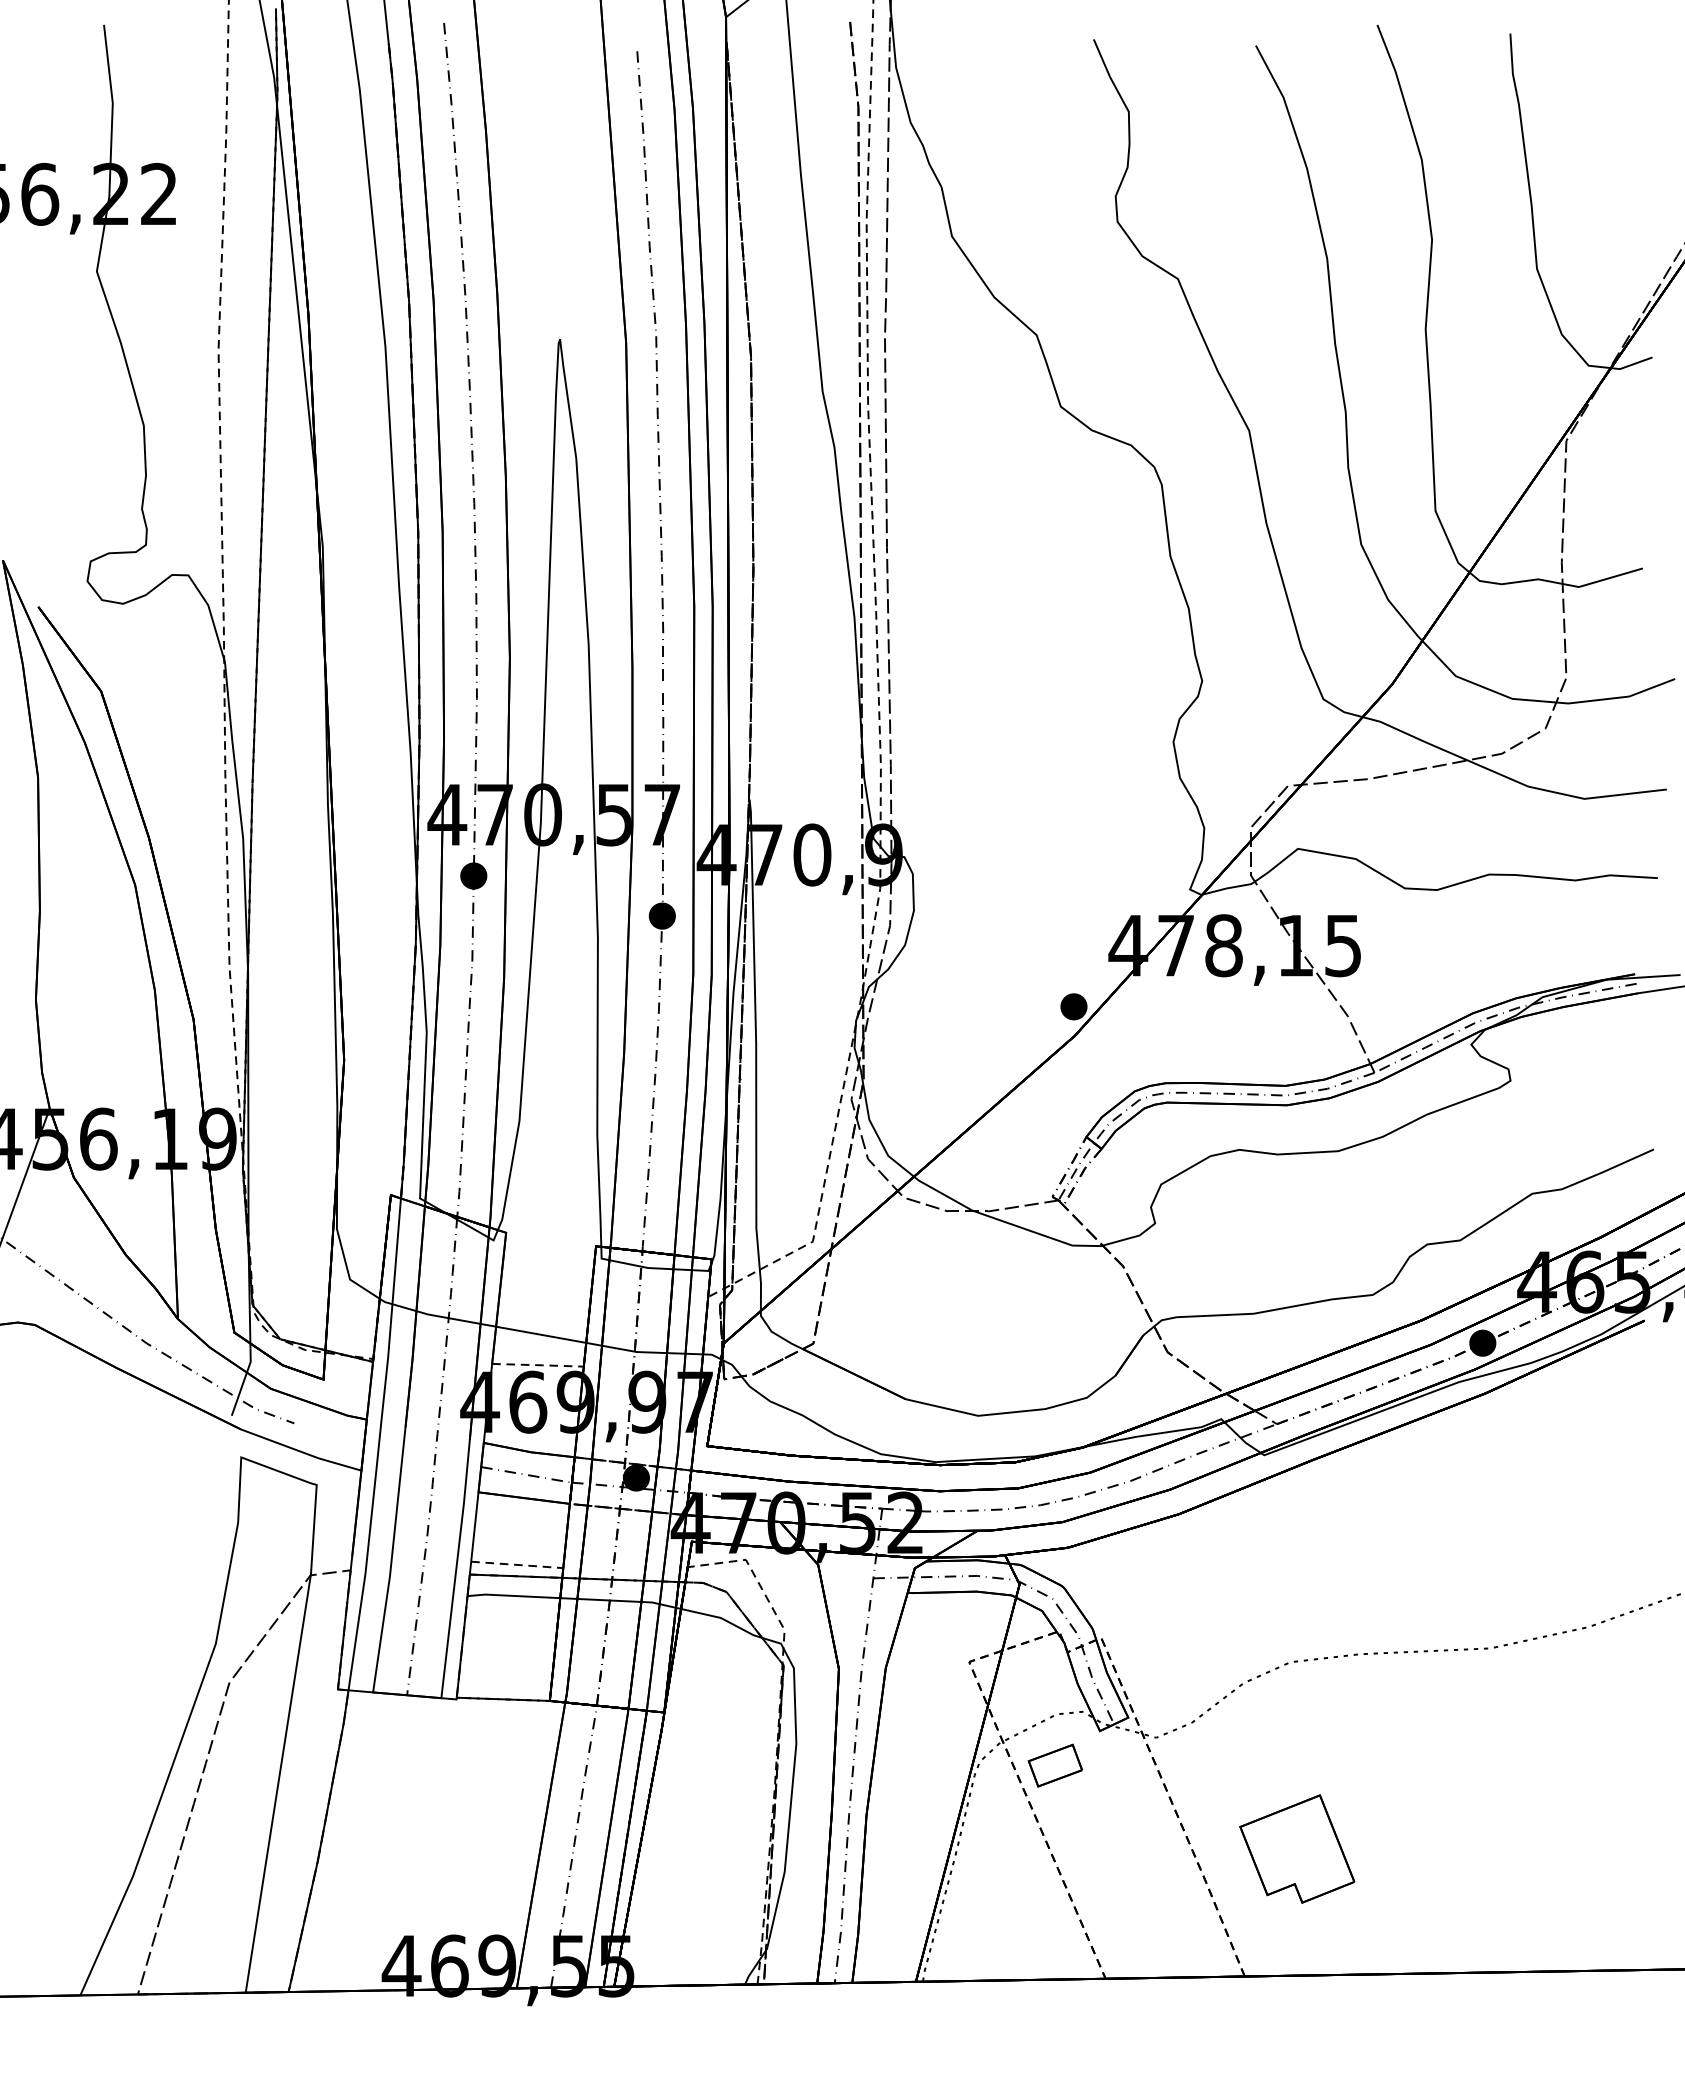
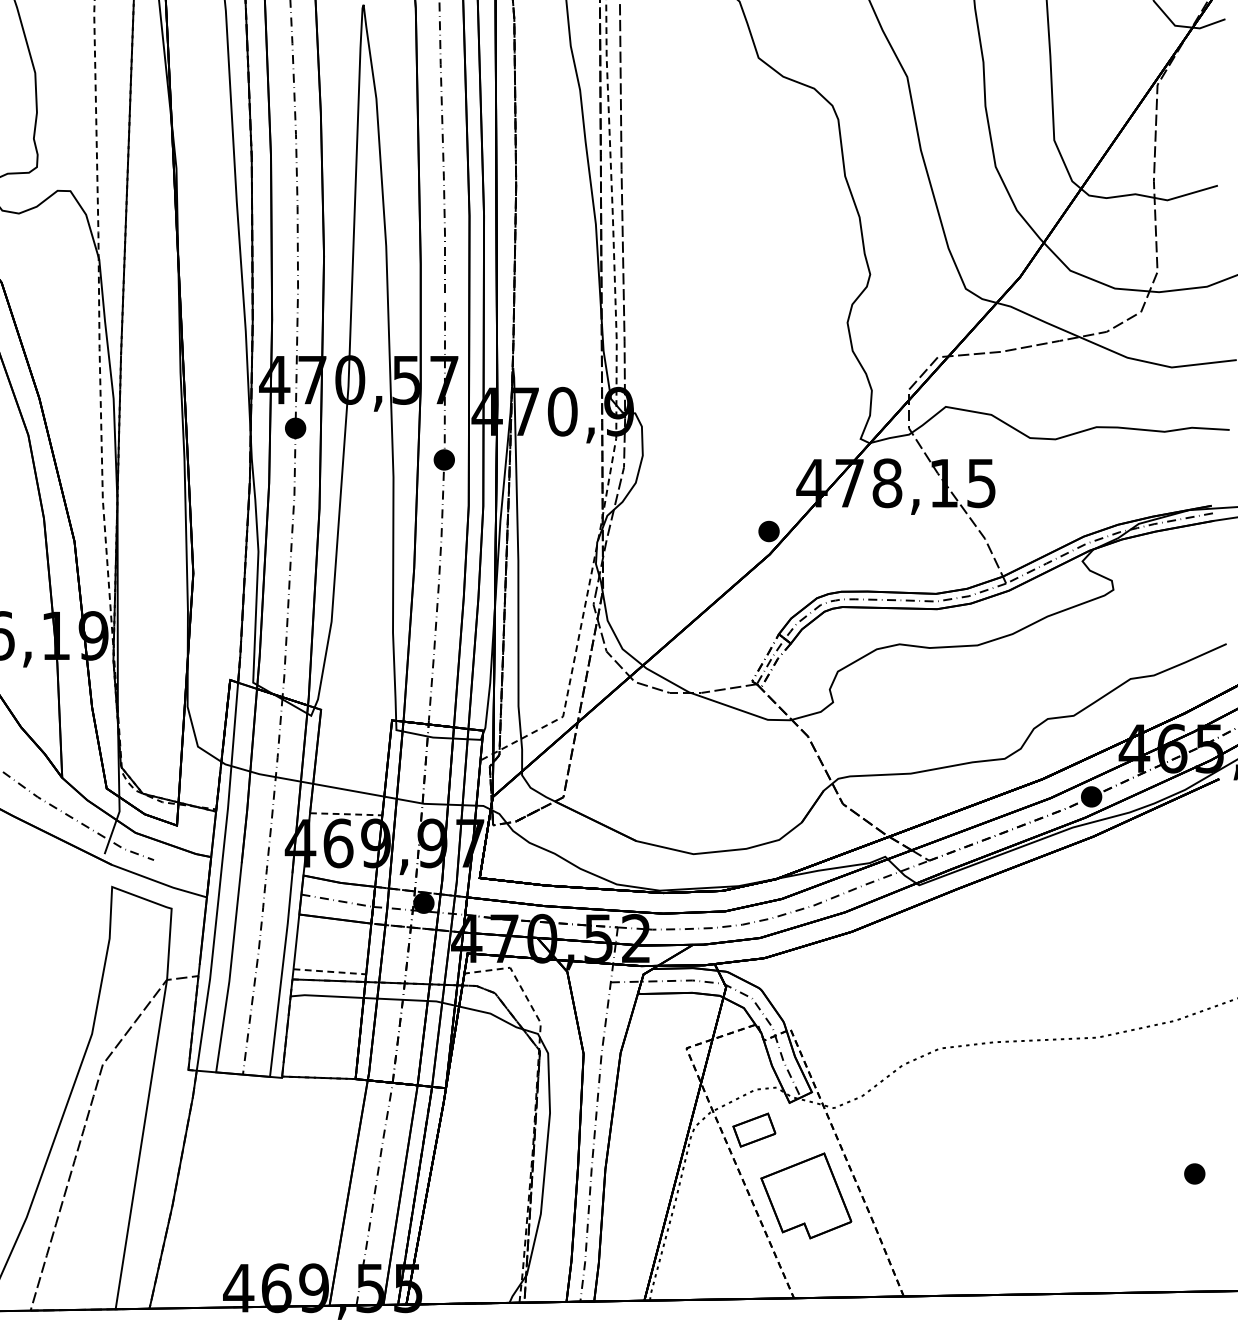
part: (1613, 1820) -> (1194, 1173), added
part: (1297, 1848) -> (806, 1195), moved

